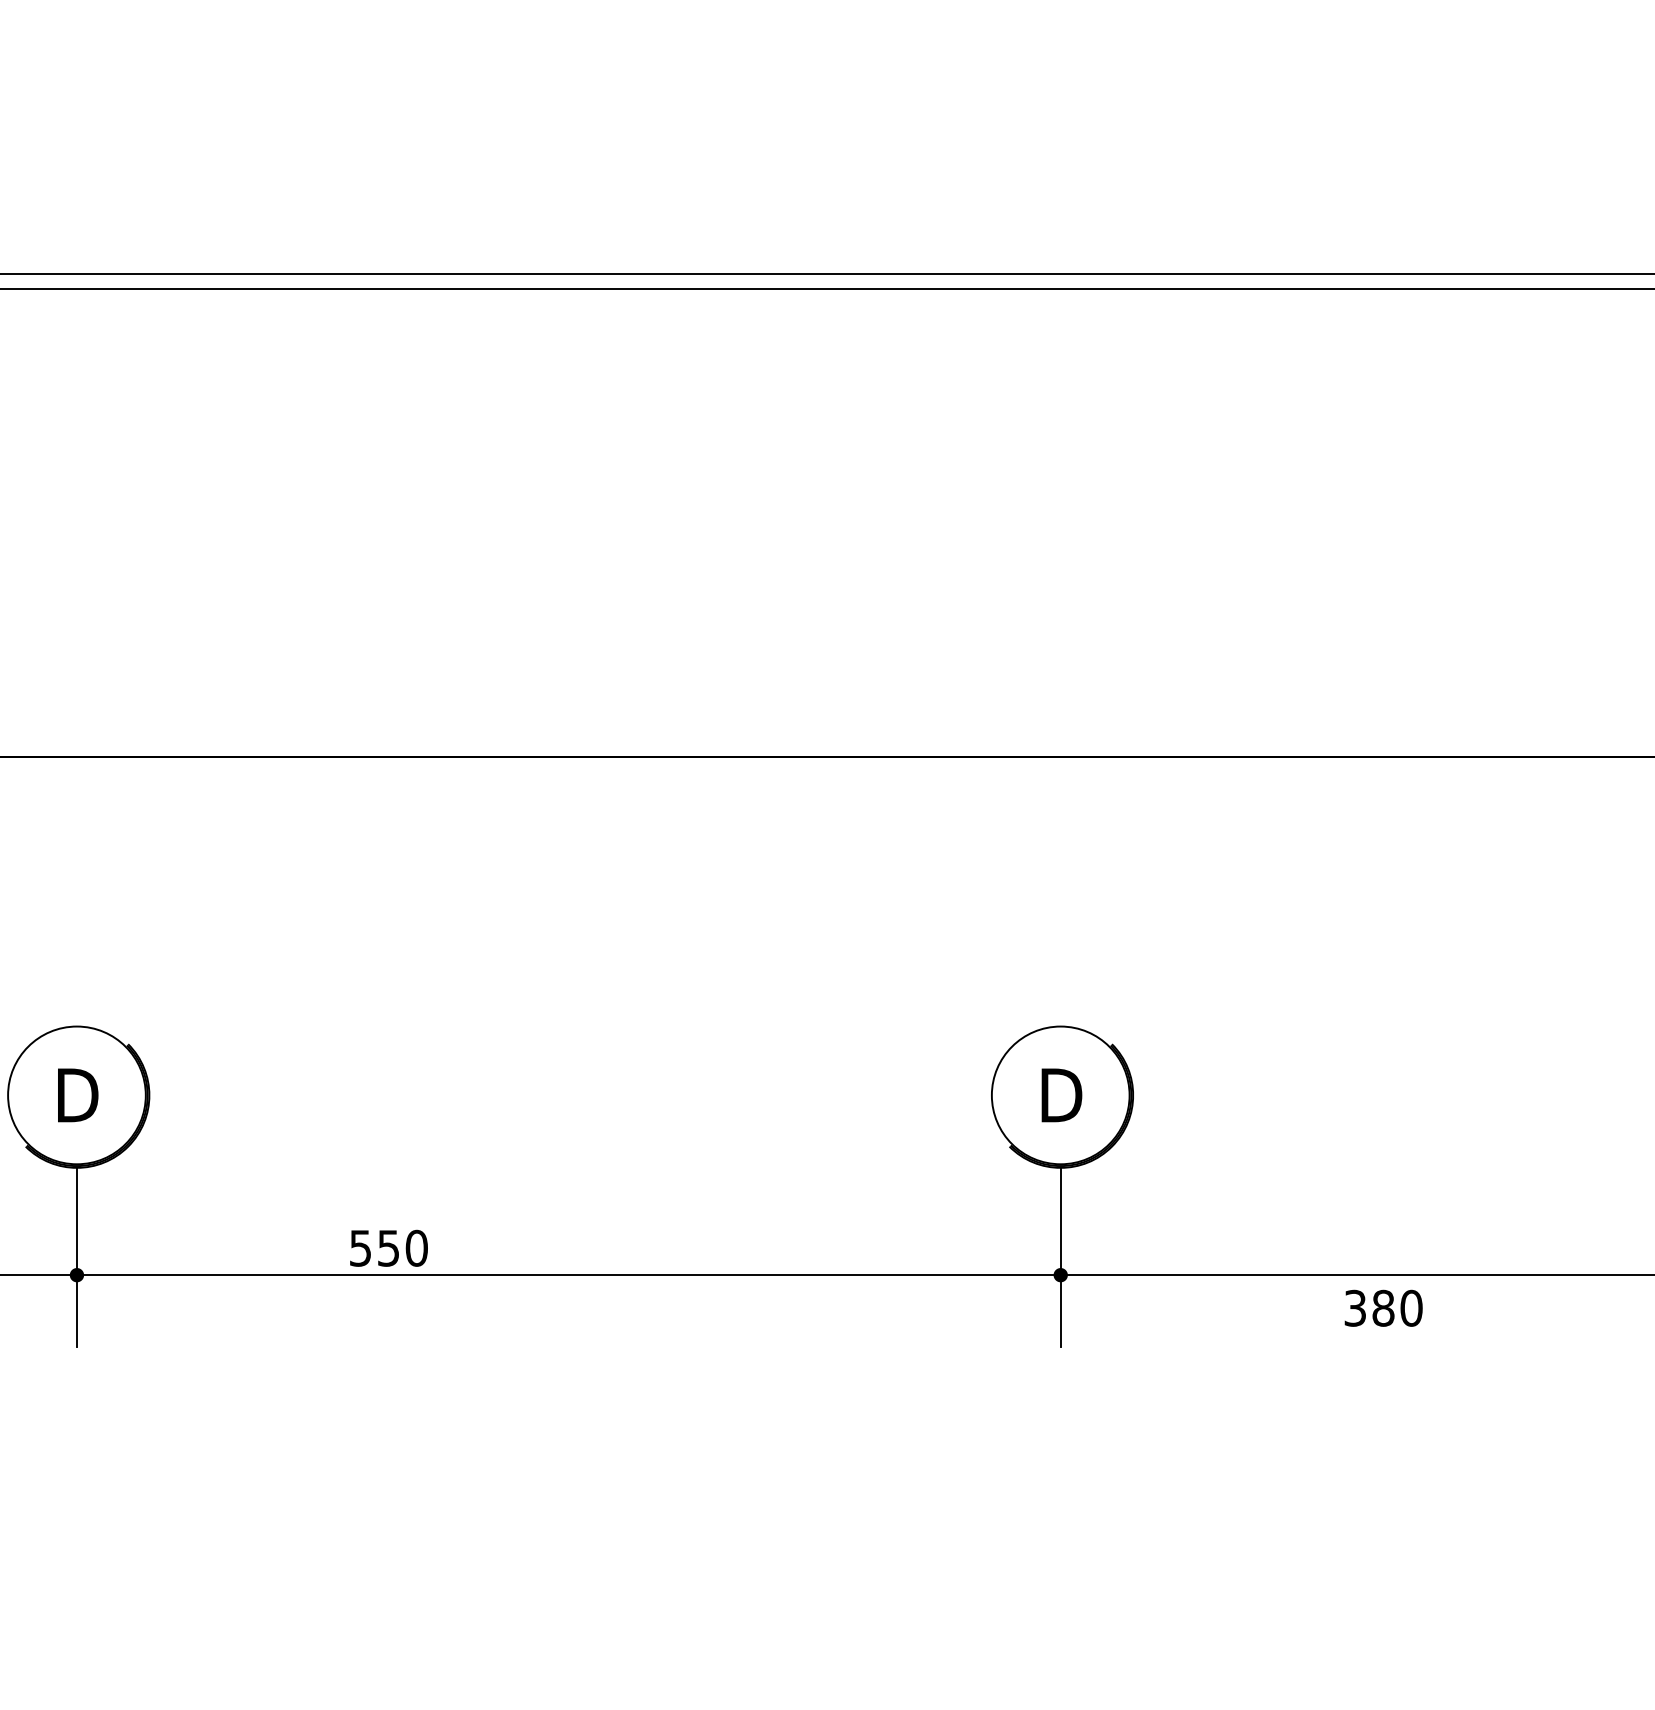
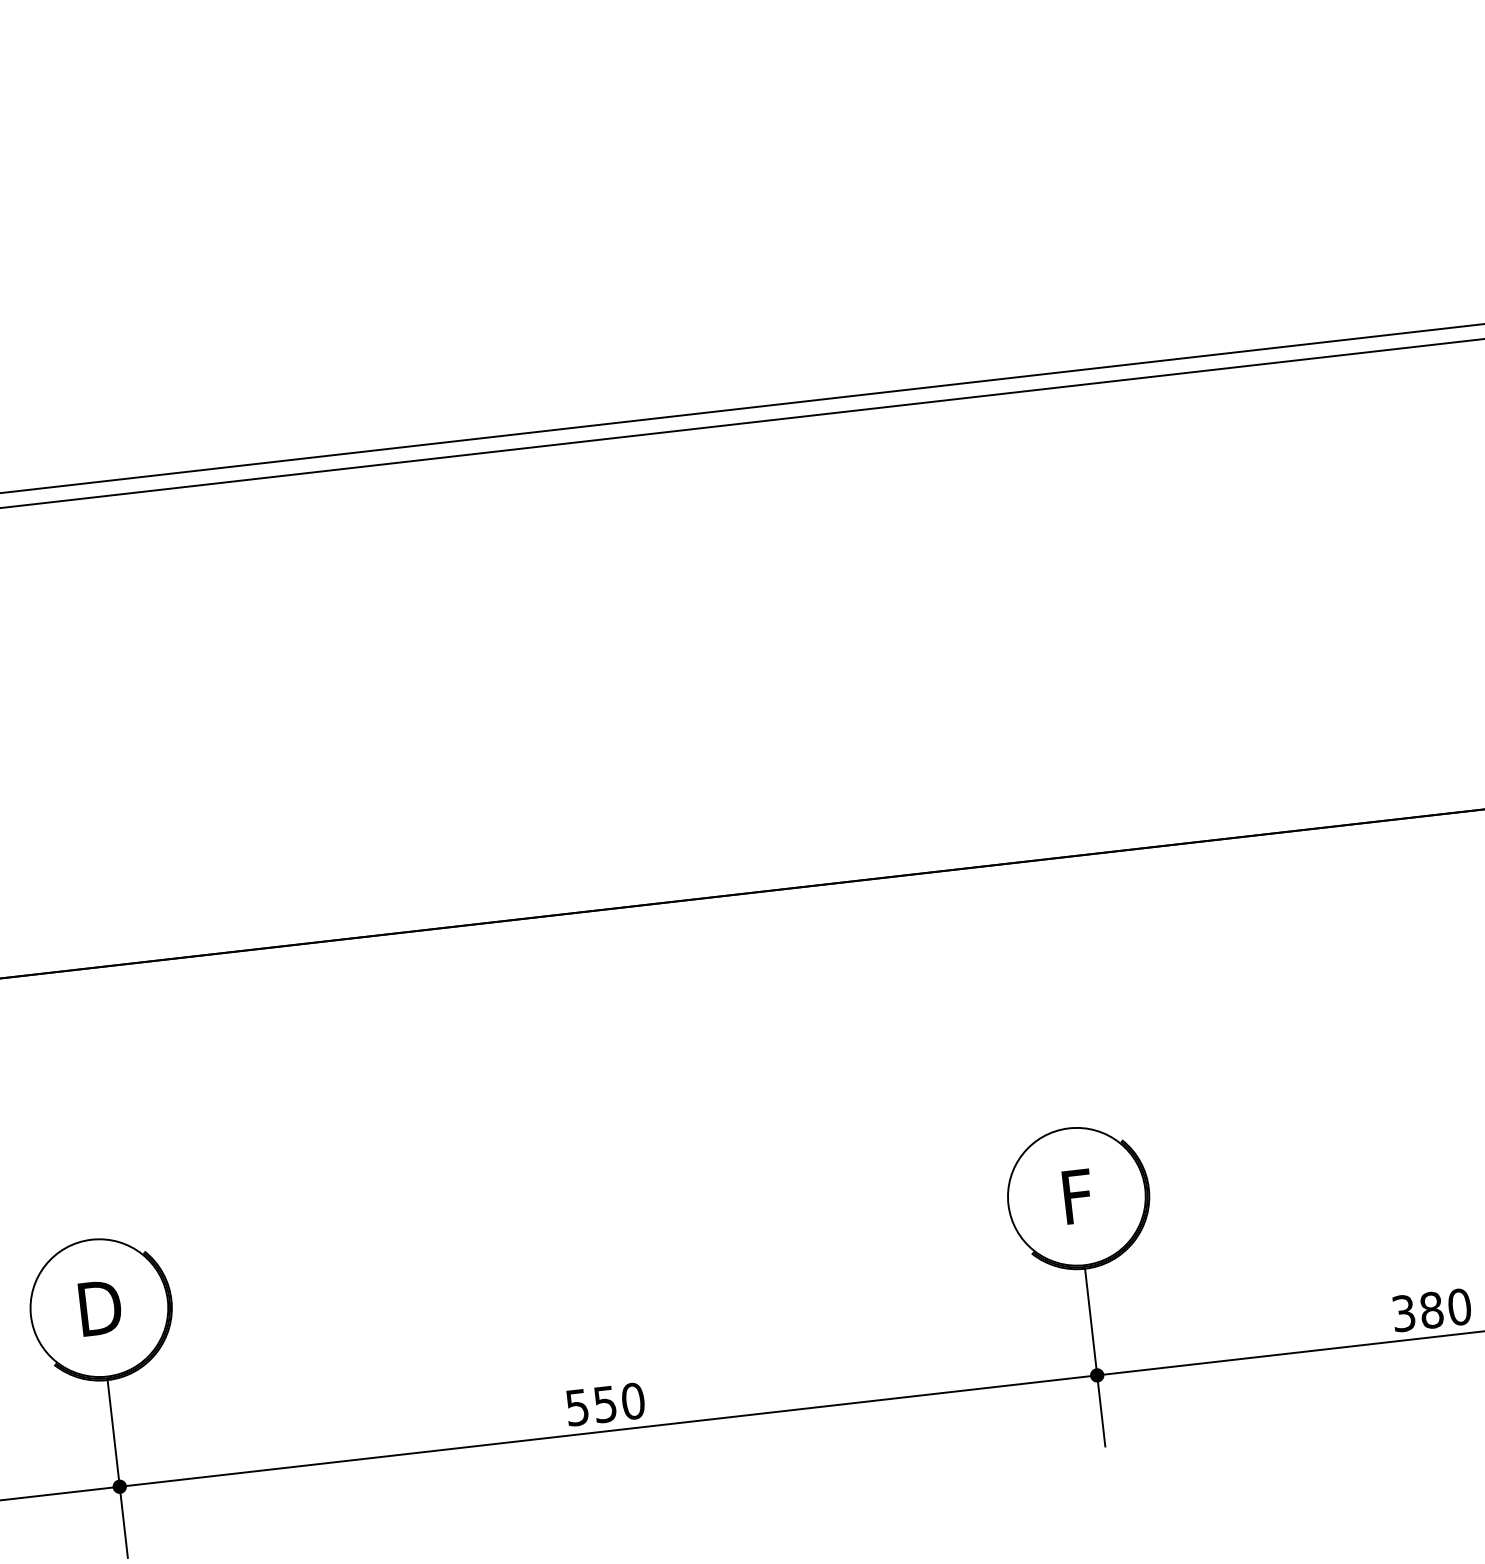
text: (1061, 1095) -> (1077, 1196), D -> F
text: (388, 1247) -> (605, 1403), moved
text: (1383, 1307) -> (1431, 1309), moved

